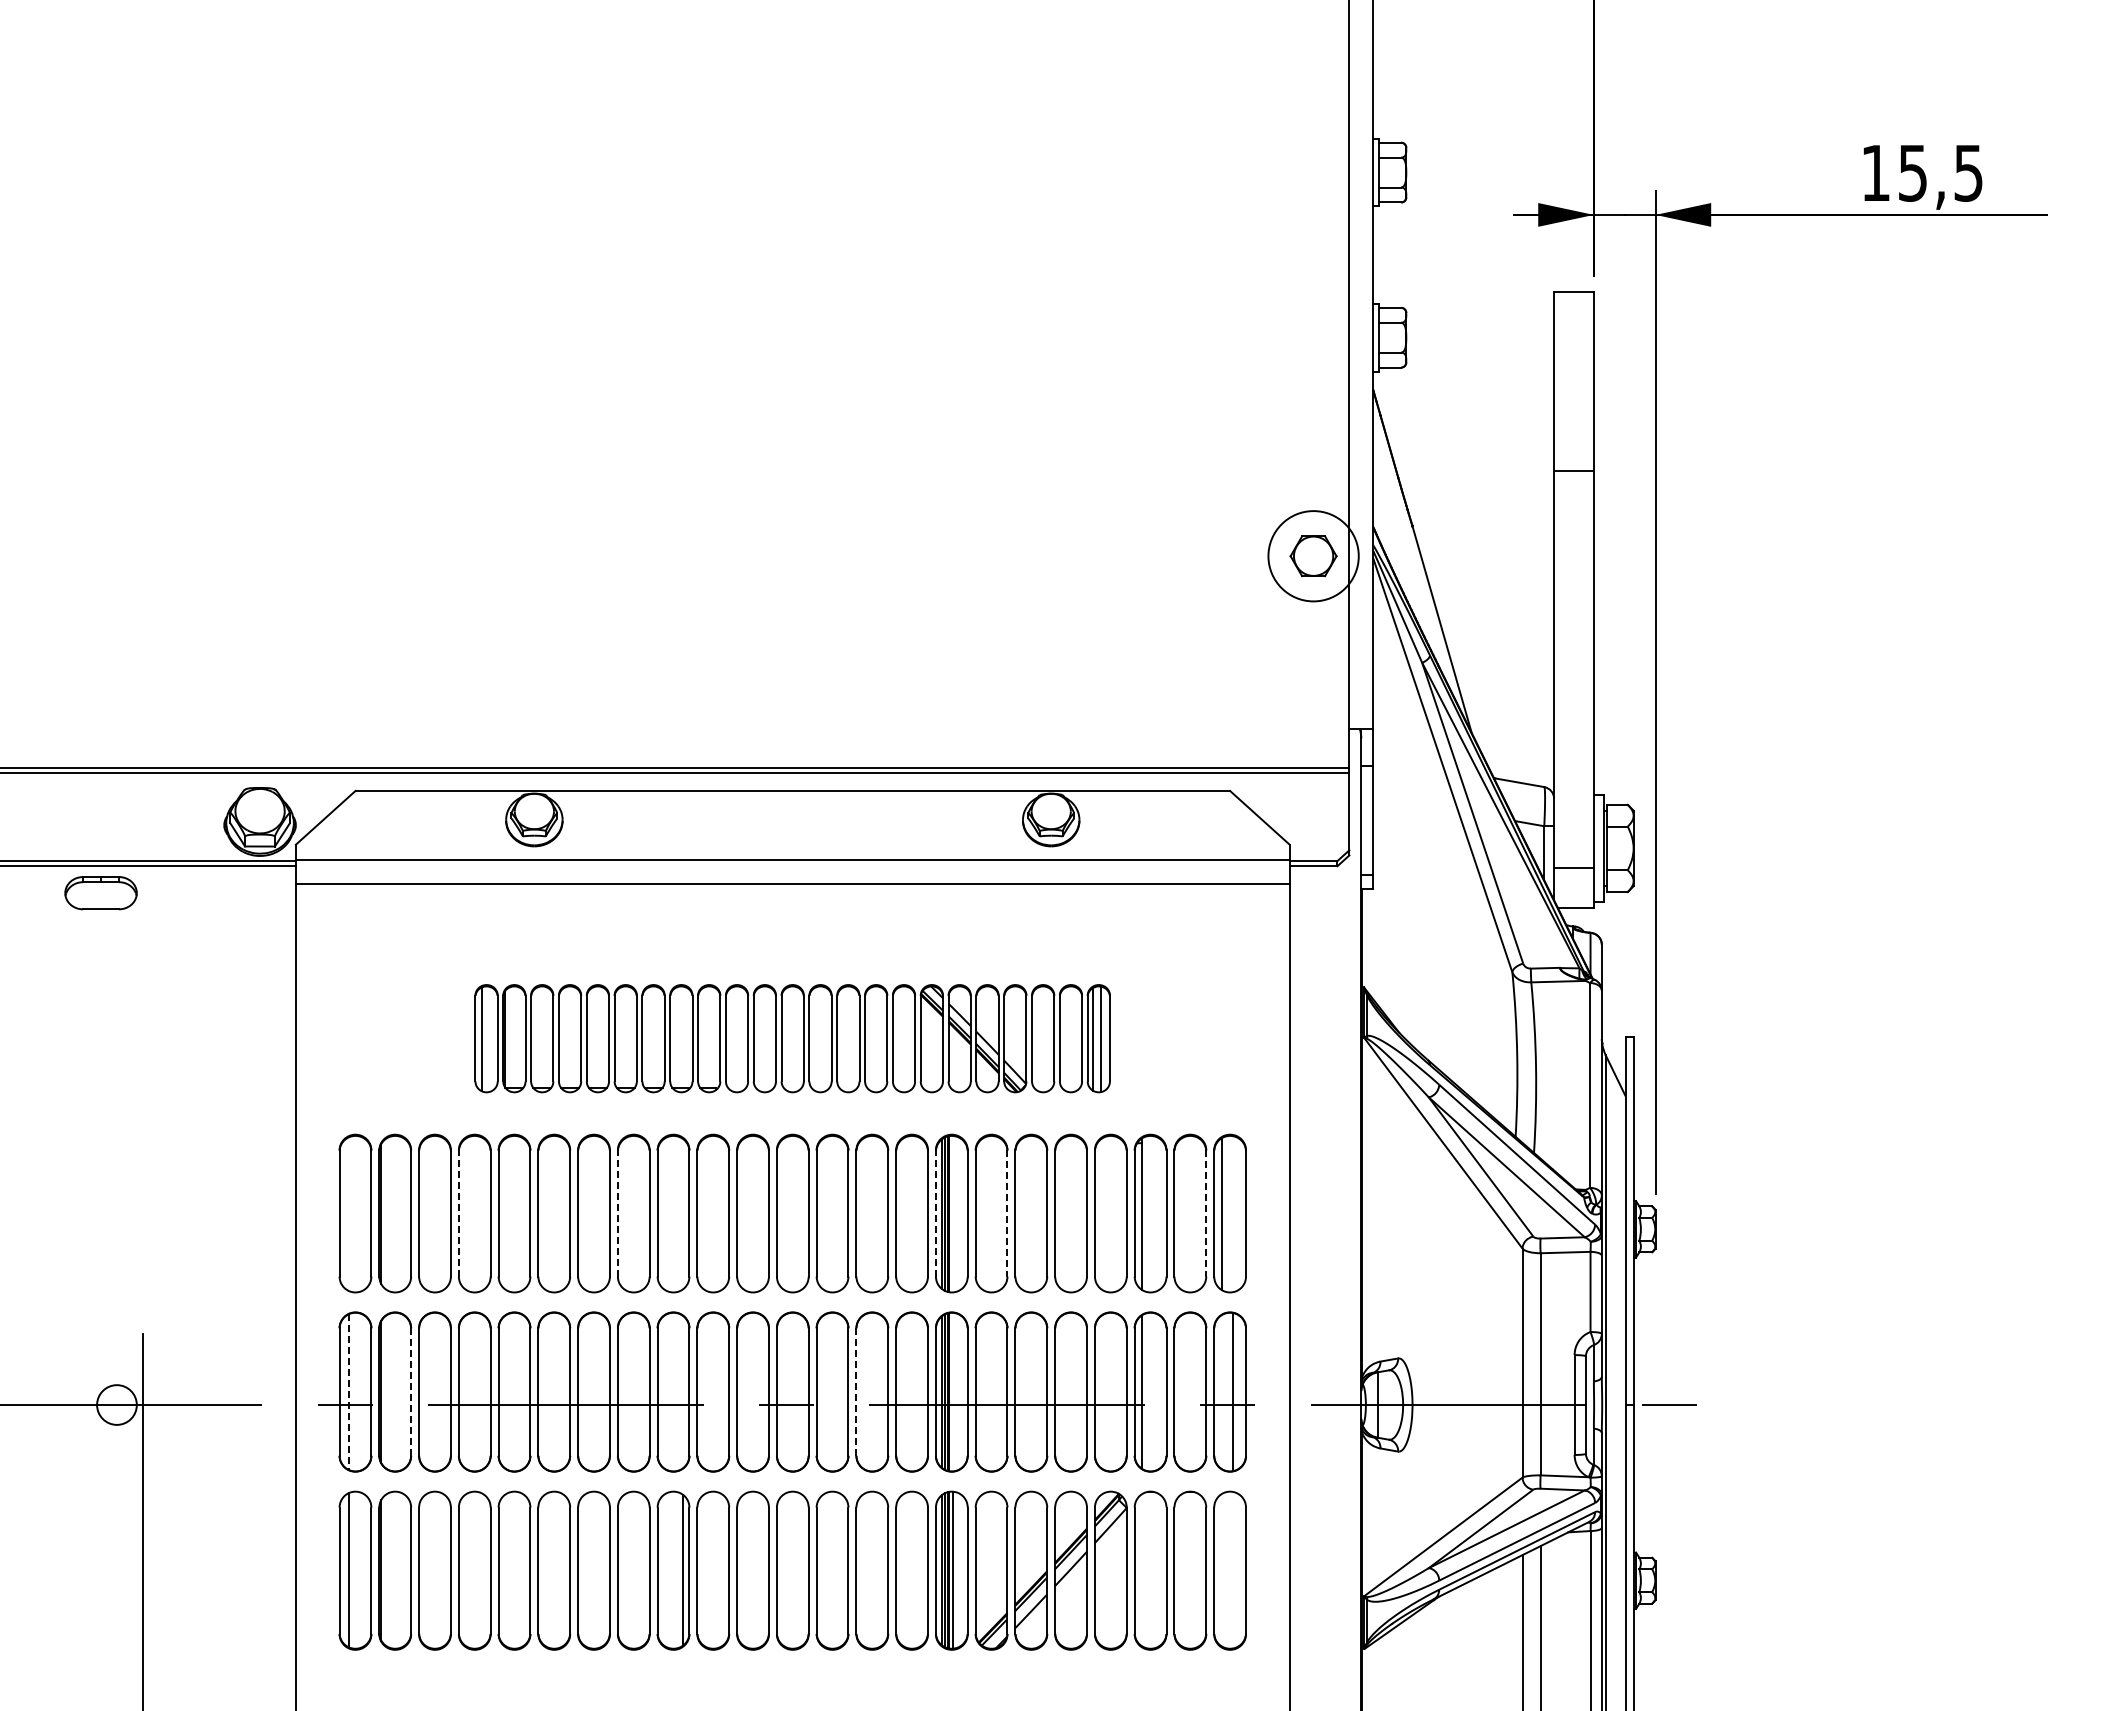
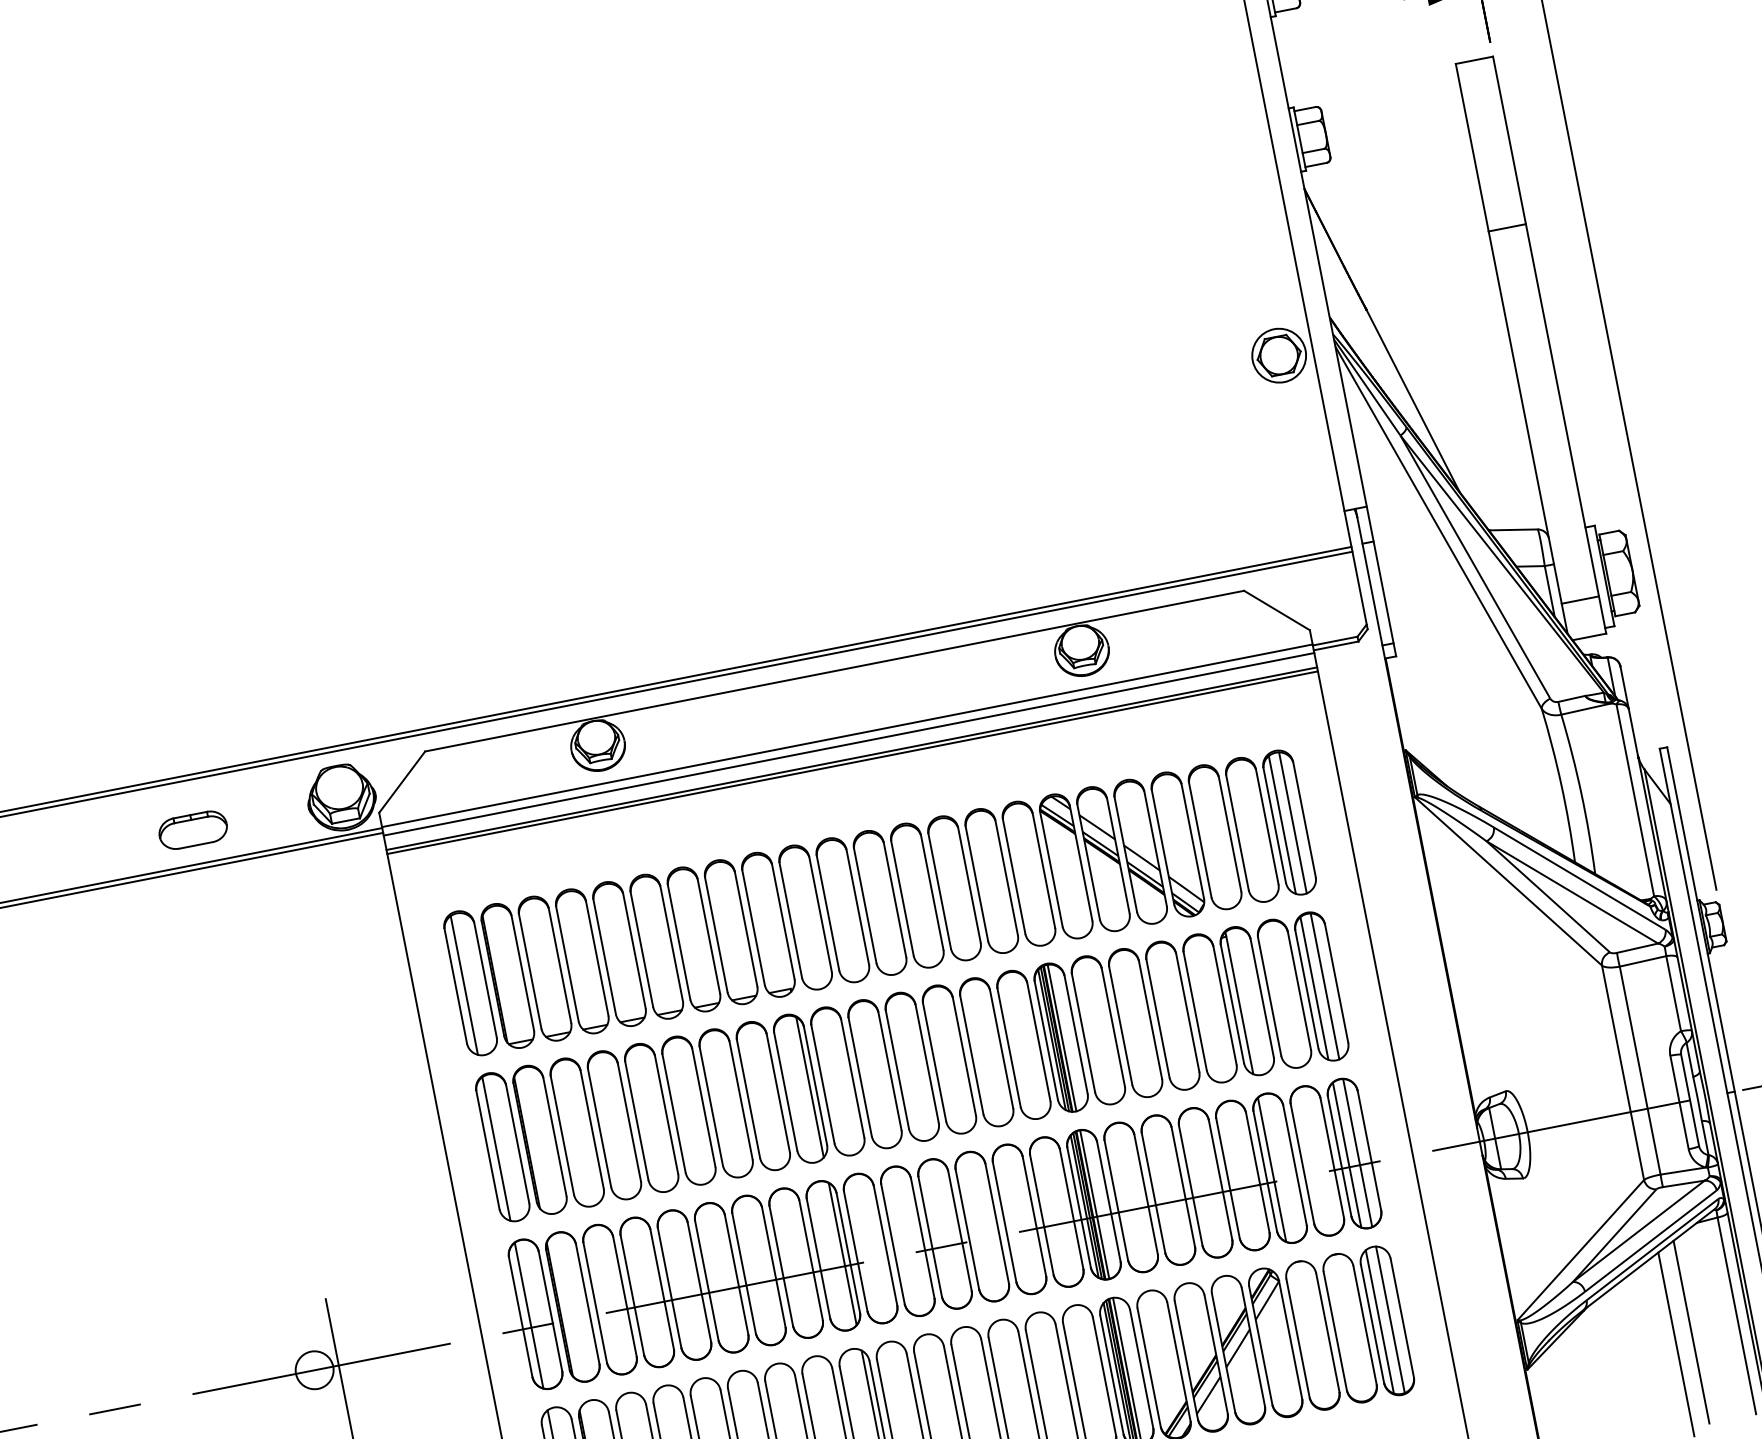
circle: (1313, 556) -> (1279, 355), size x0.62
line: (792, 869) -> (848, 744), added
line: (792, 888) -> (852, 762), added
part: (100, 893) -> (192, 830), moved
part: (792, 1038) -> (879, 902), size x1.43
line: (458, 1212) -> (599, 1127), dashed -> solid
line: (617, 1212) -> (747, 1098), dashed -> solid
line: (935, 1212) -> (1045, 1039), dashed -> solid
line: (348, 1213) -> (496, 1148), added
line: (683, 1213) -> (809, 1086), added
line: (952, 1213) -> (1061, 1037), added
line: (1007, 1213) -> (1113, 1027), dashed -> solid
line: (1206, 1213) -> (1299, 990), dashed -> solid
line: (1233, 1214) -> (1325, 986), added
line: (683, 1391) -> (842, 1253), added
line: (952, 1391) -> (1094, 1204), added
line: (1222, 1391) -> (1347, 1154), added
line: (348, 1392) -> (529, 1316), dashed -> solid
line: (411, 1392) -> (588, 1304), dashed -> solid
line: (856, 1392) -> (1004, 1222), dashed -> solid
line: (1222, 1569) -> (1380, 1321), added
line: (1233, 1570) -> (1390, 1320), added

